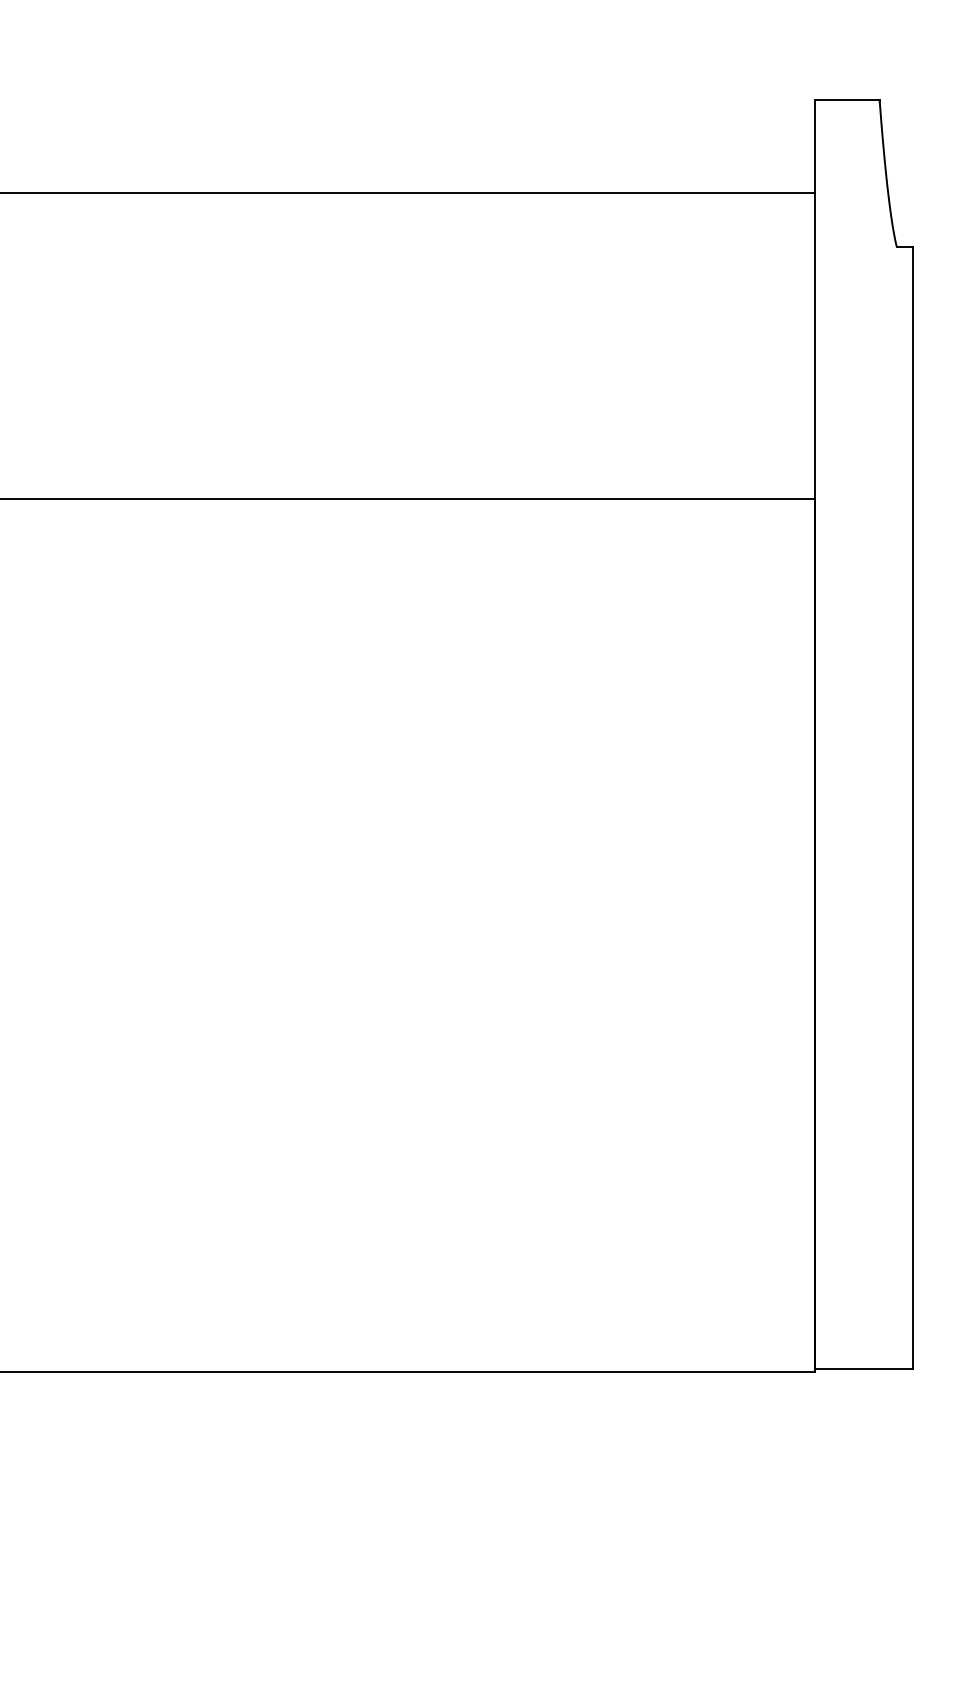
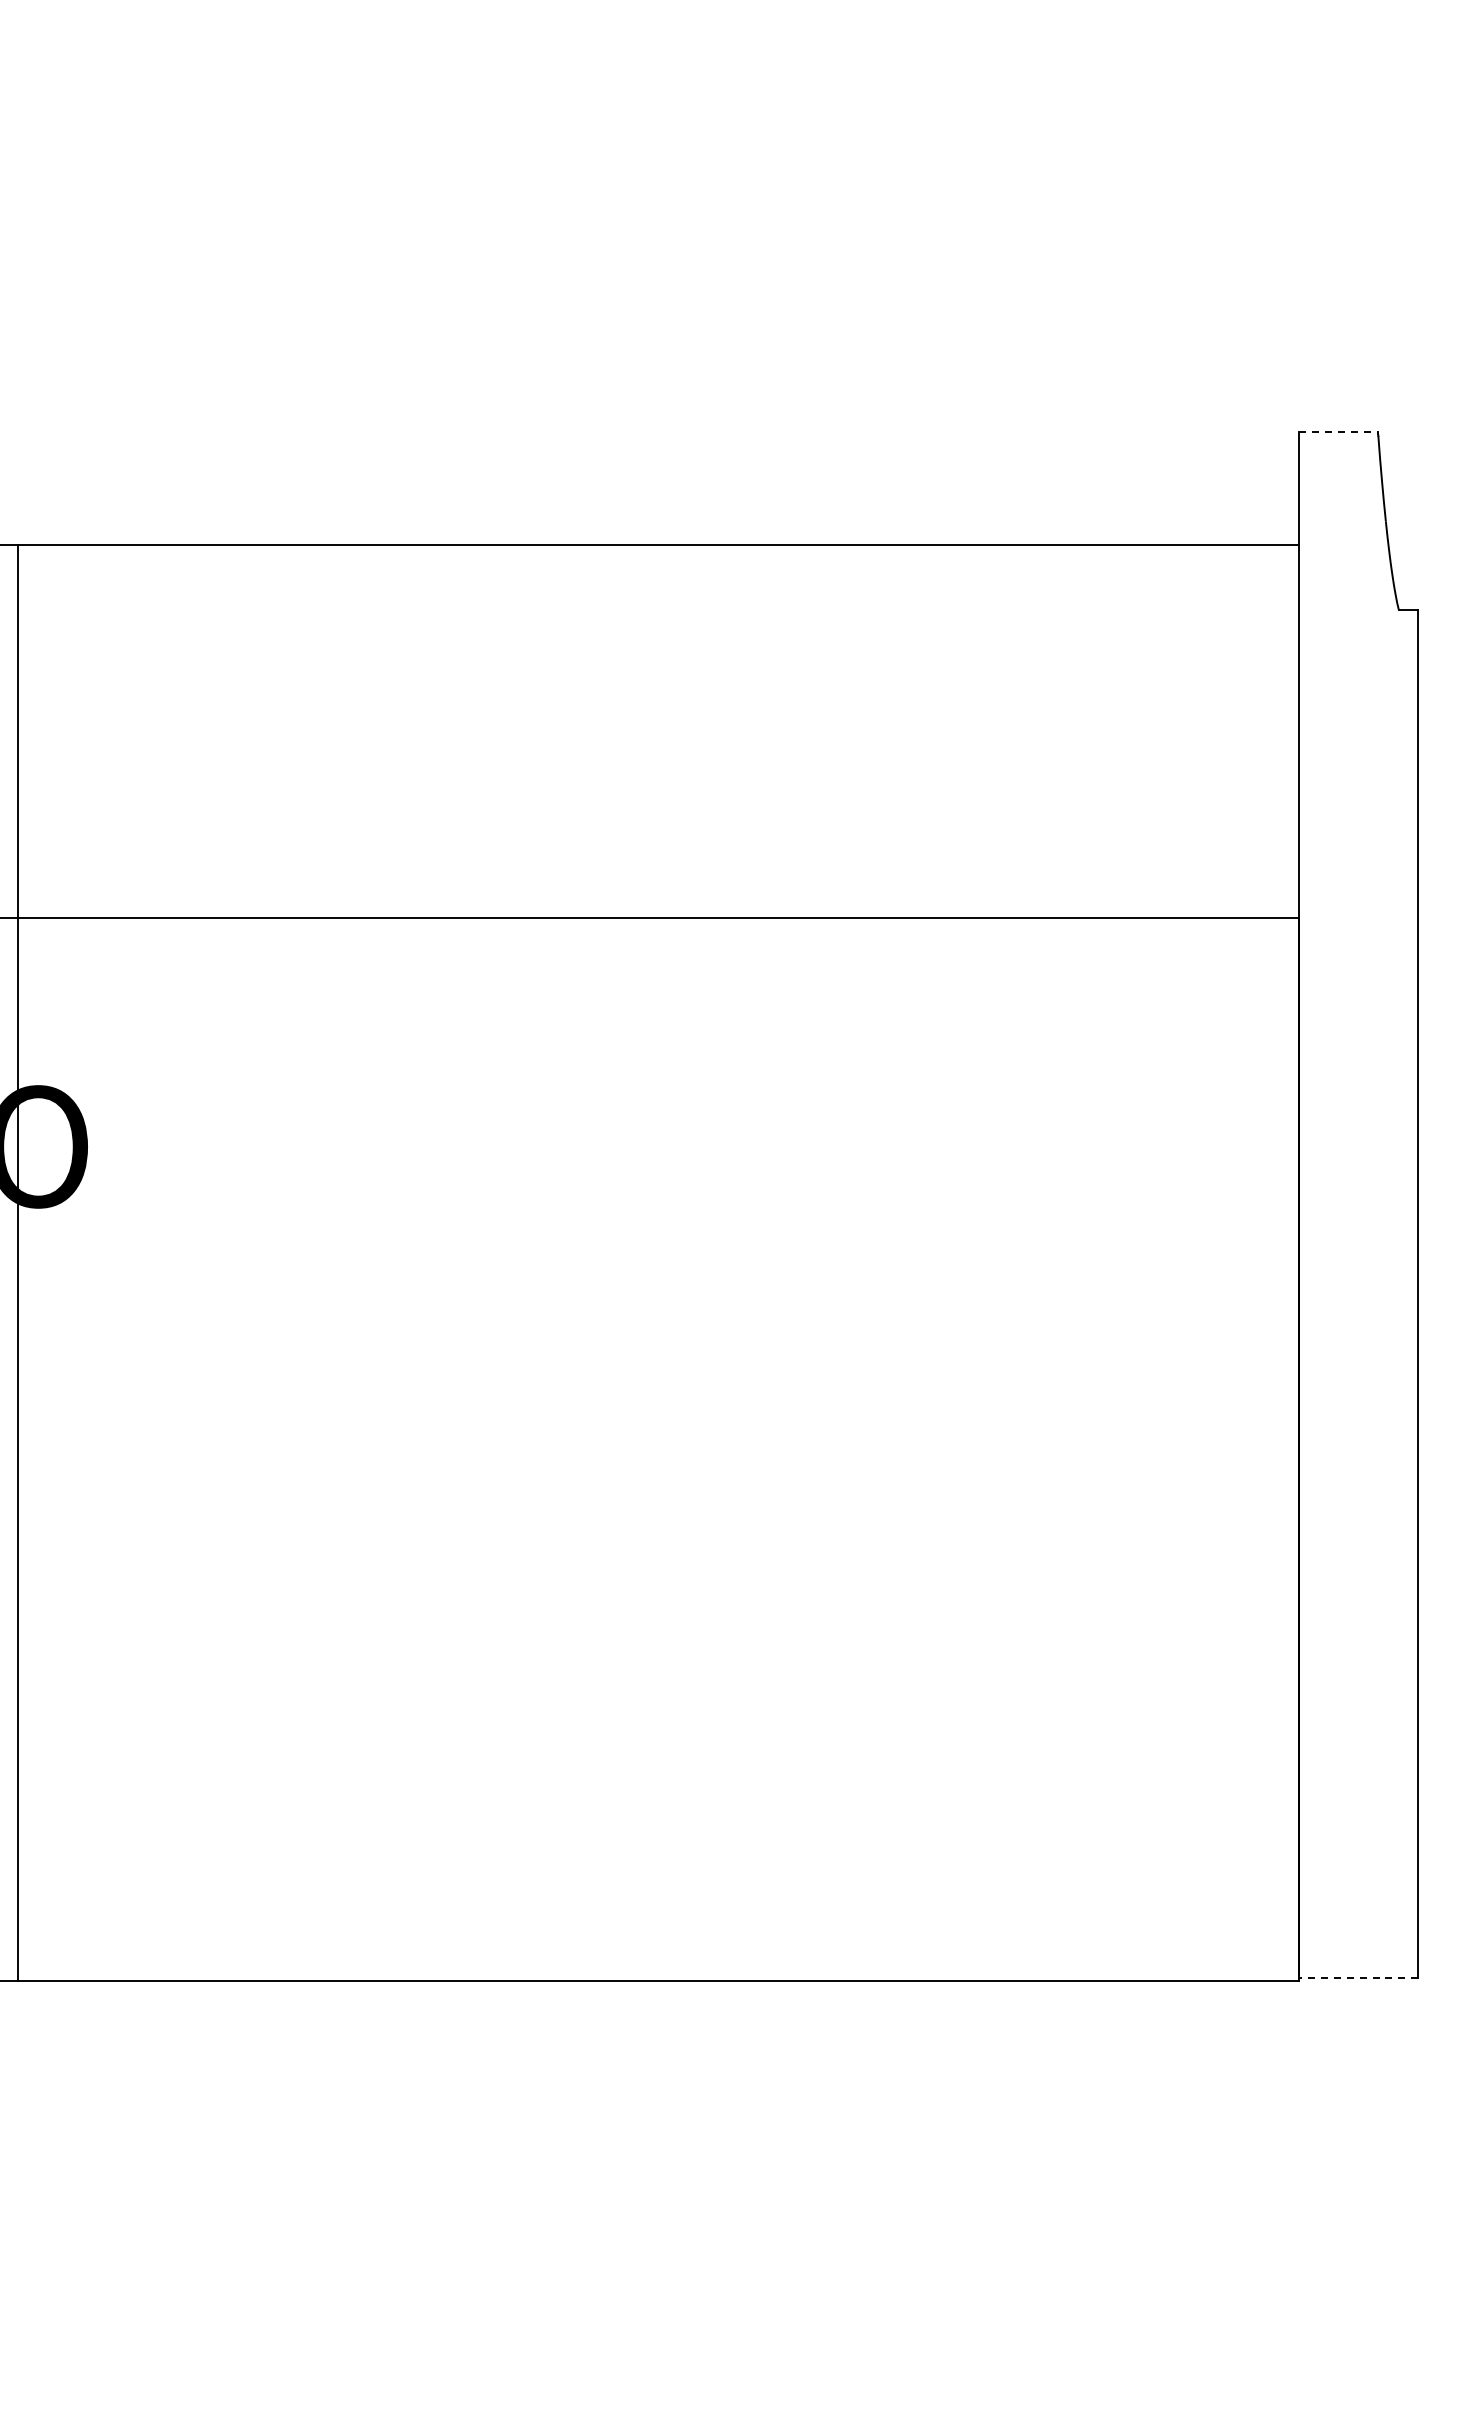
line: (848, 100) -> (1339, 431), solid -> dashed
line: (863, 1368) -> (1358, 1977), solid -> dashed

